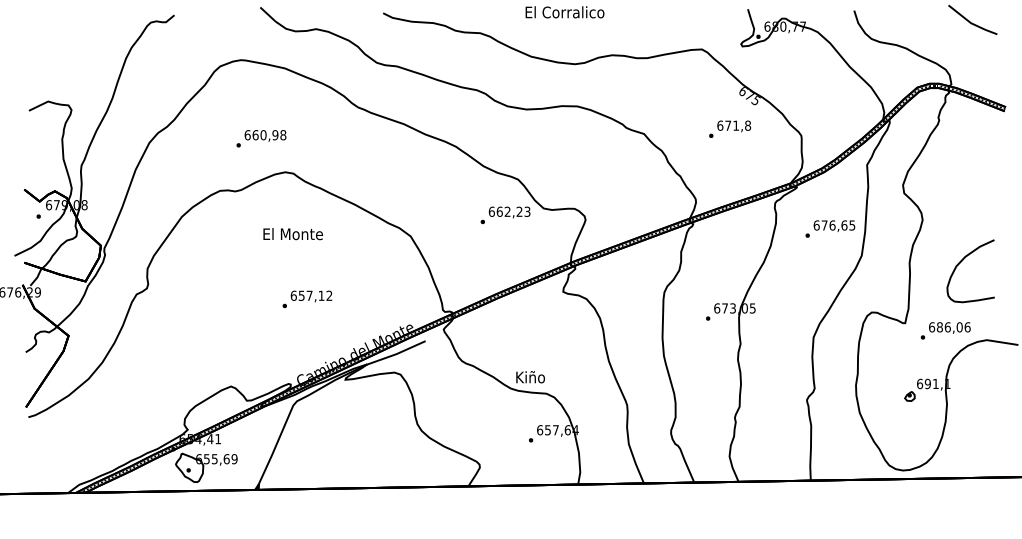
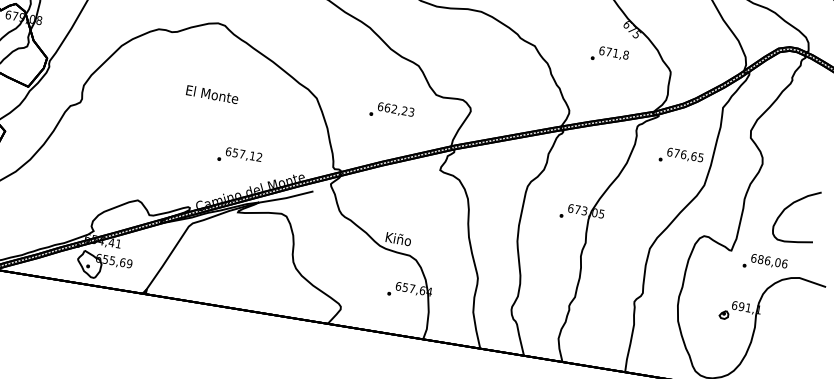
text: (505, 215) -> (391, 112), moved
text: (292, 234) -> (211, 94), moved
text: (307, 299) -> (239, 157), moved

